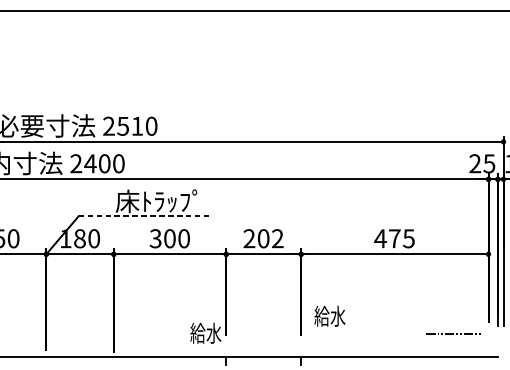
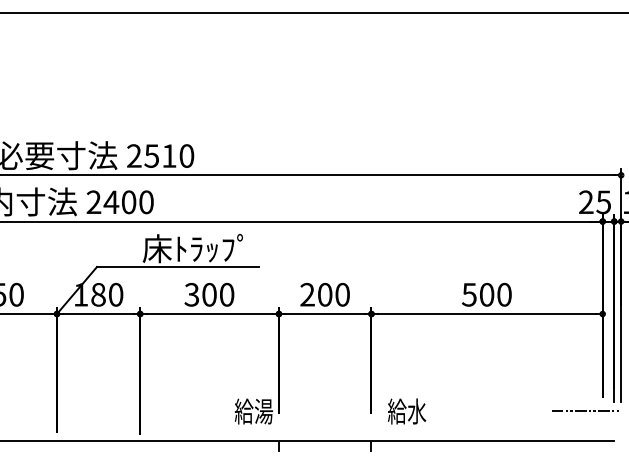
line: (143, 215) -> (177, 266), dashed -> solid
text: (277, 238) -> (342, 294), 202 -> 200
text: (394, 238) -> (486, 294), 475 -> 500
text: (330, 316) -> (407, 411), moved
text: (213, 333) -> (263, 411), 給水 -> 給湯
line: (453, 333) -> (585, 410), moved

